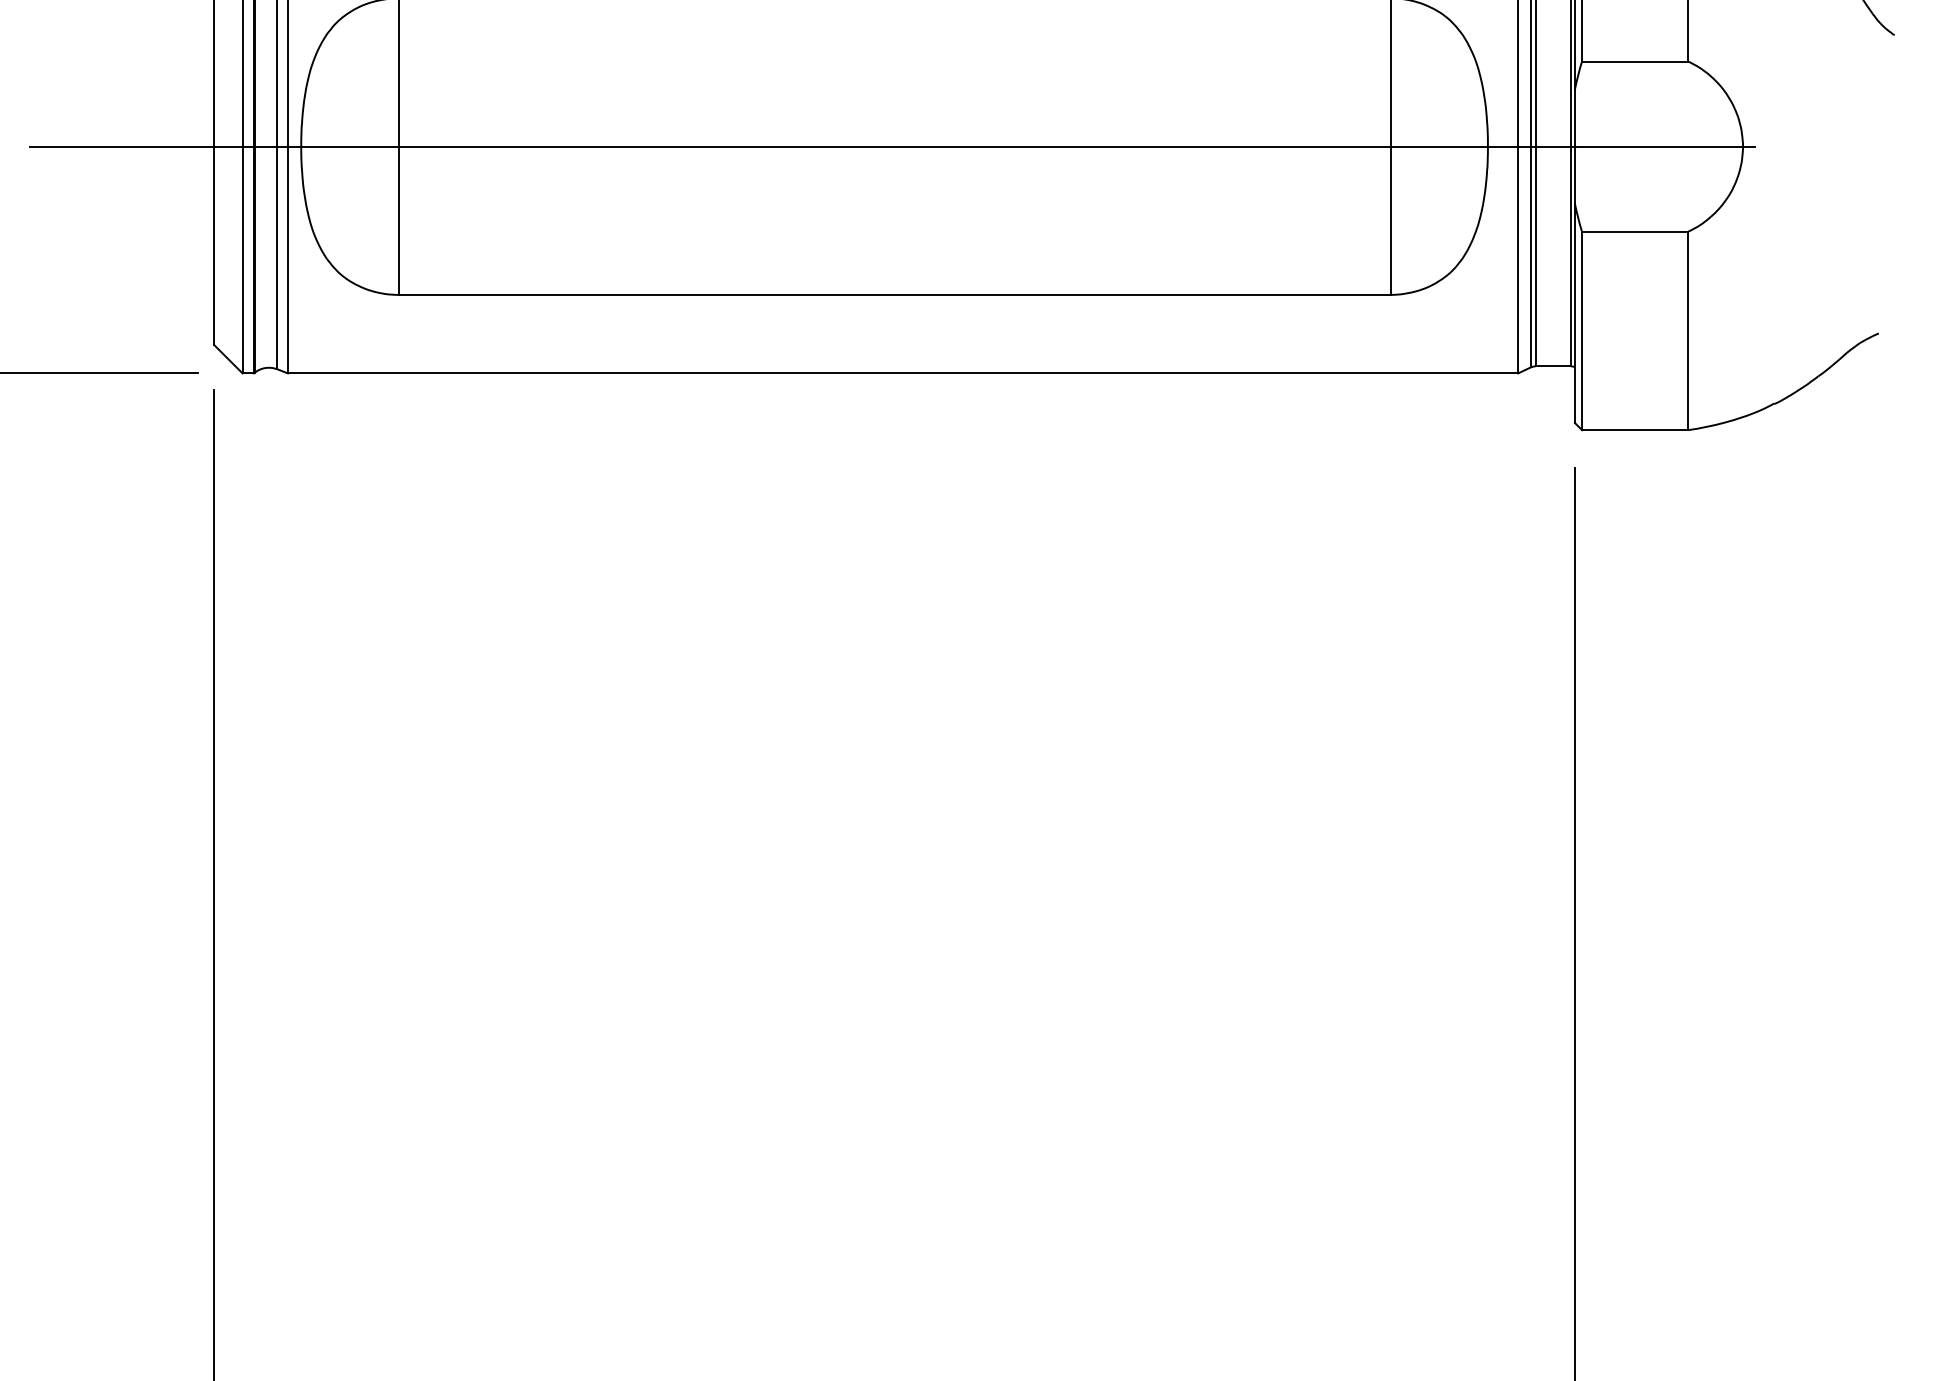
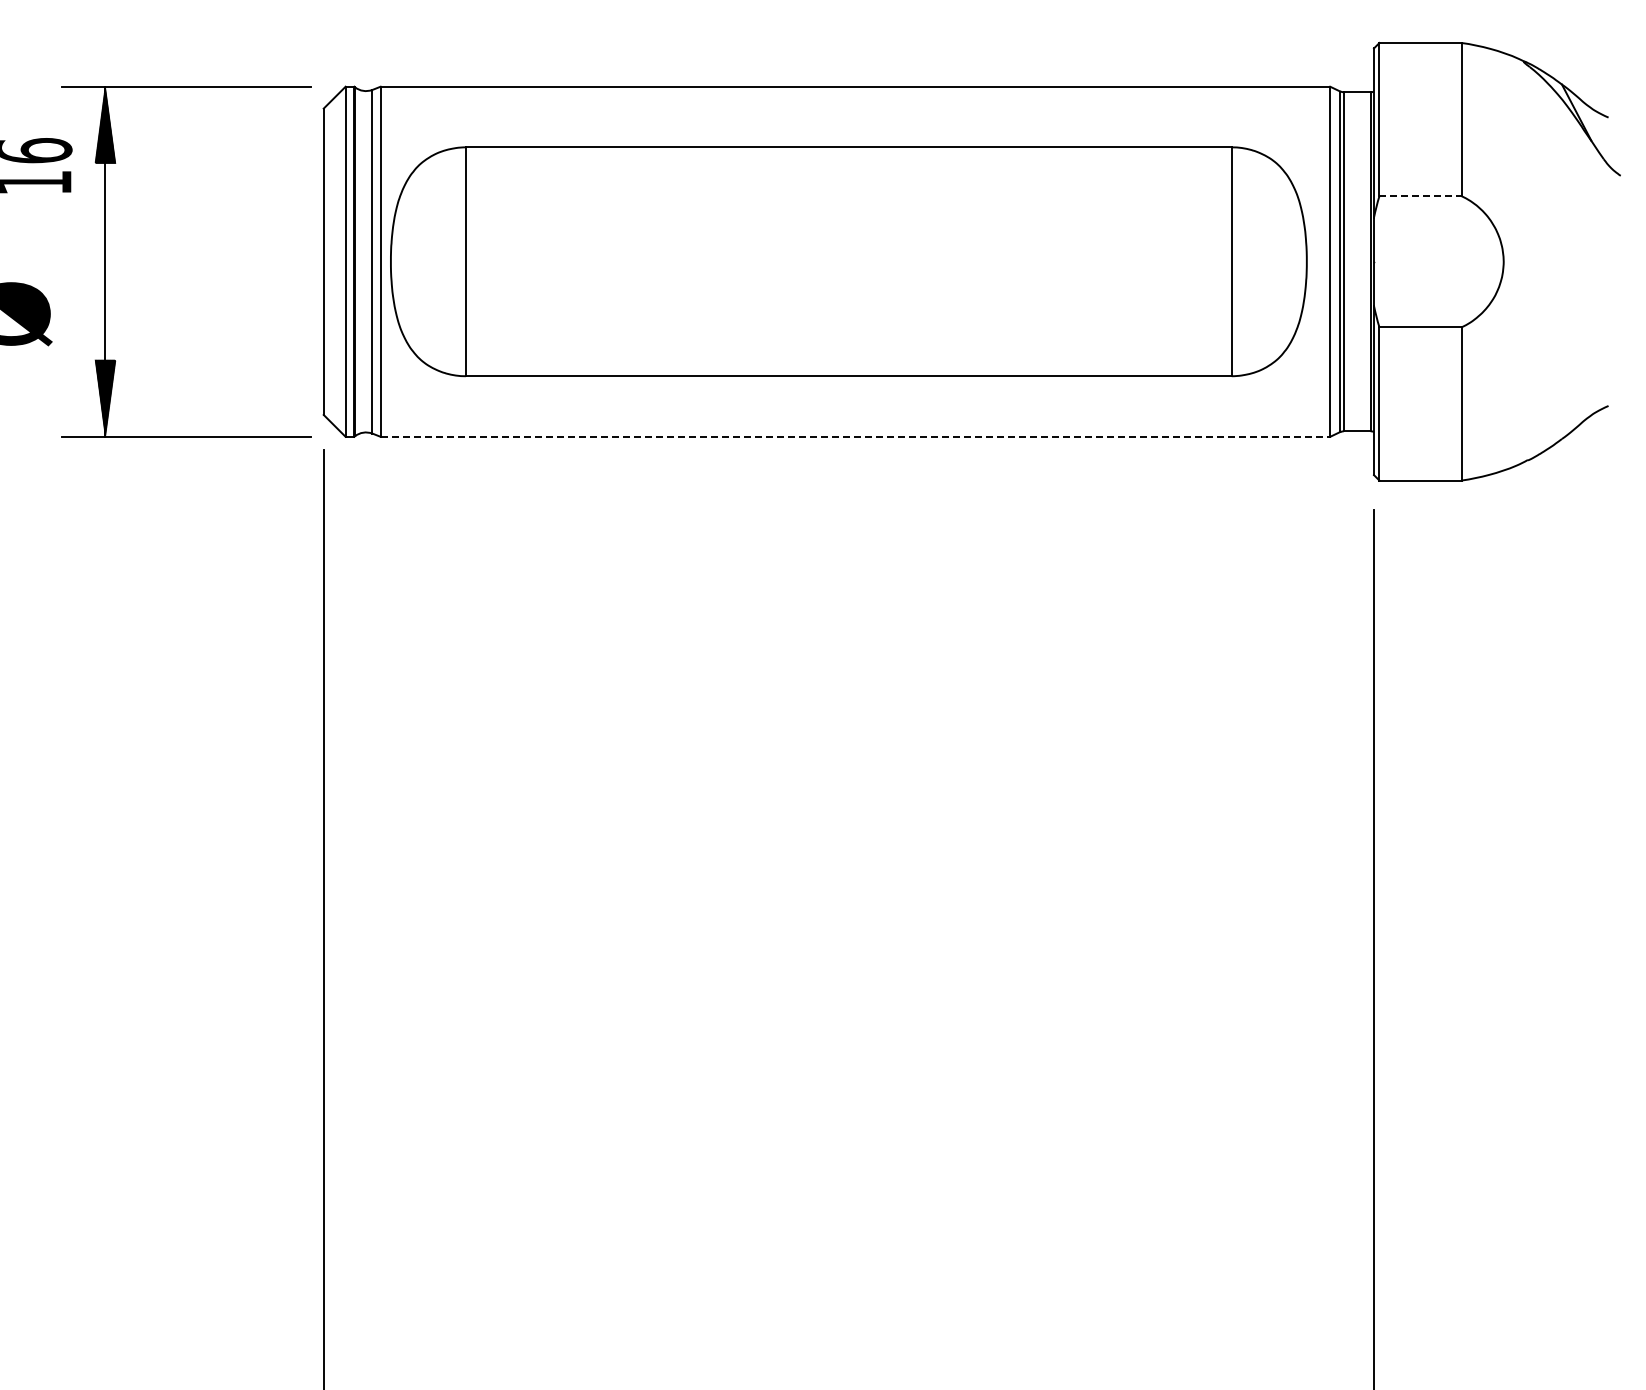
line: (1635, 62) -> (1420, 196), solid -> dashed
line: (891, 146) -> (846, 261), removed
line: (903, 373) -> (855, 436), solid -> dashed

